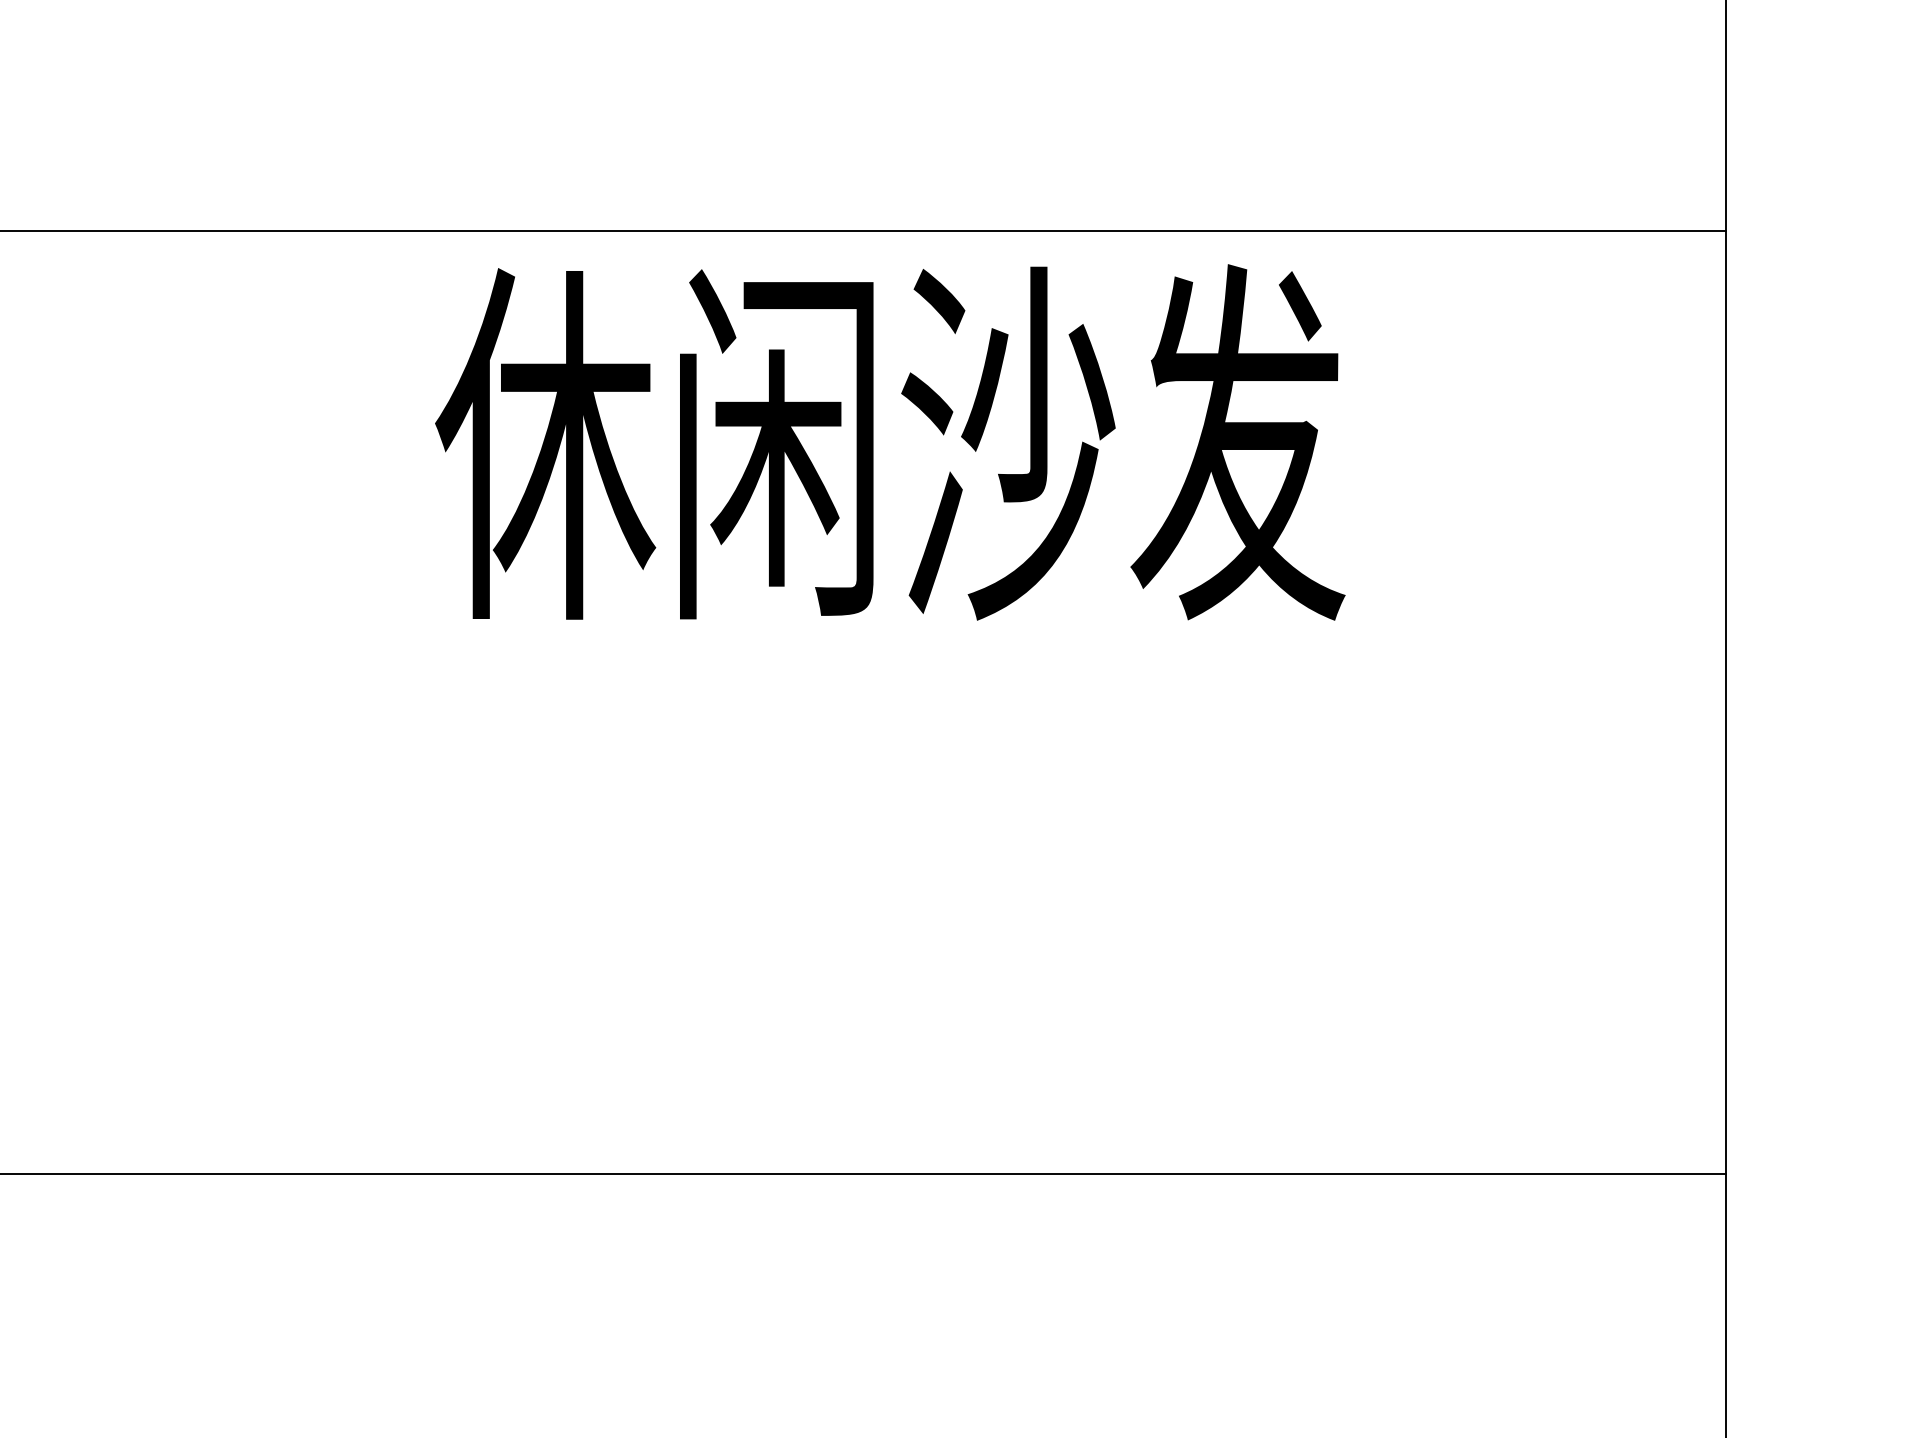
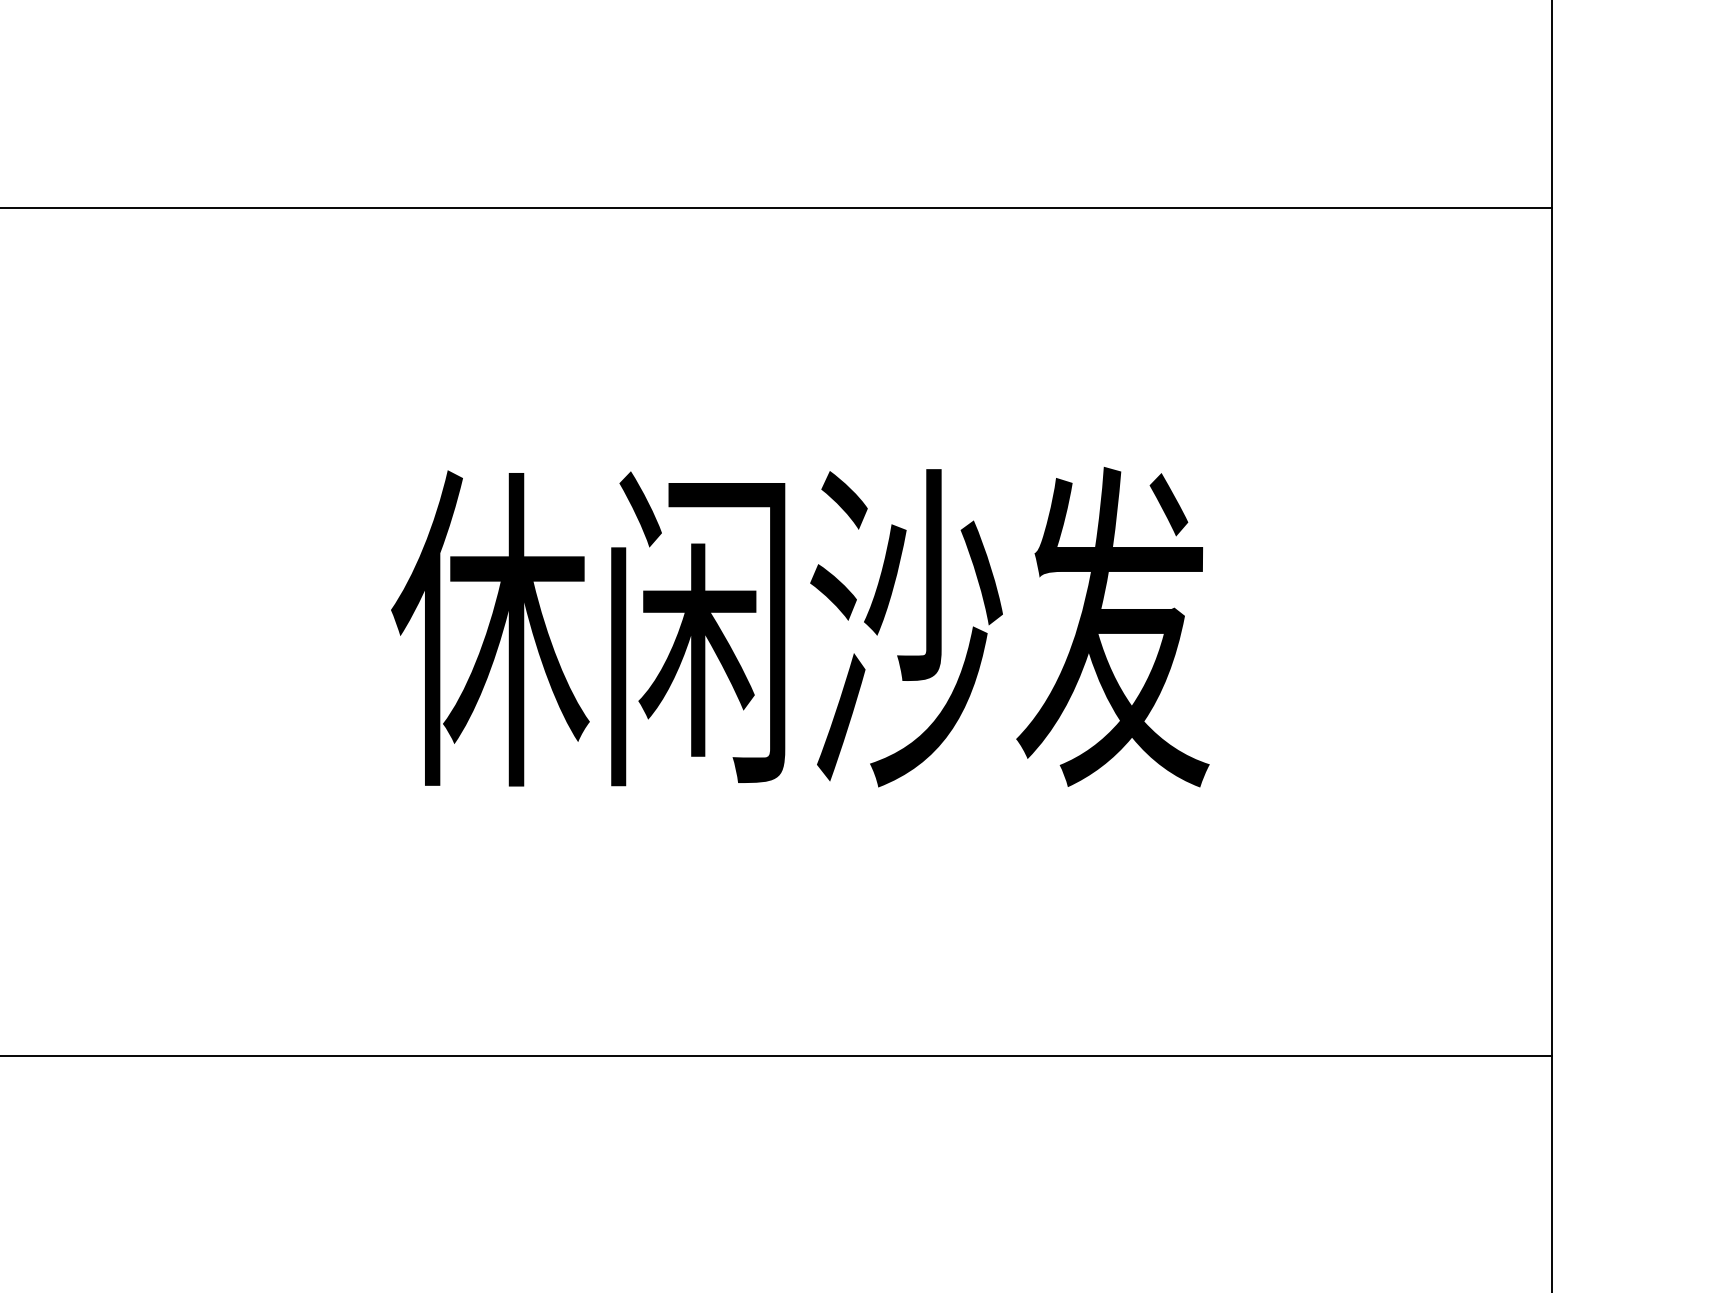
text: (890, 442) -> (800, 627), moved

